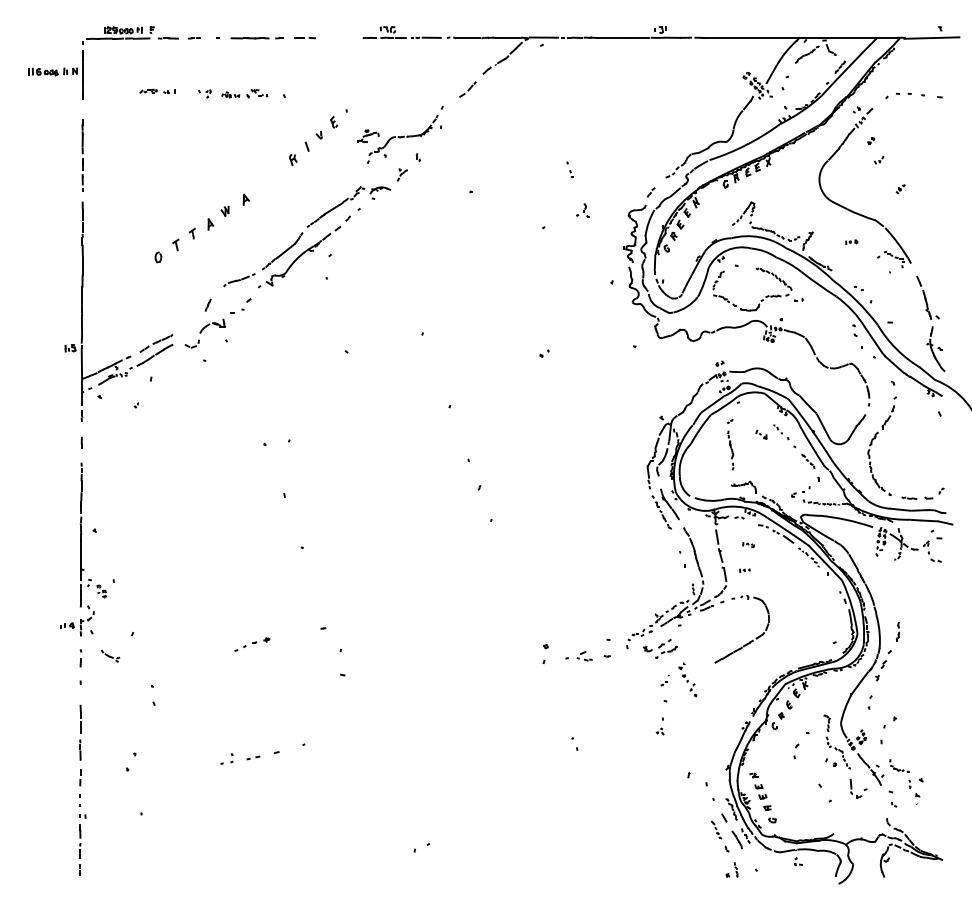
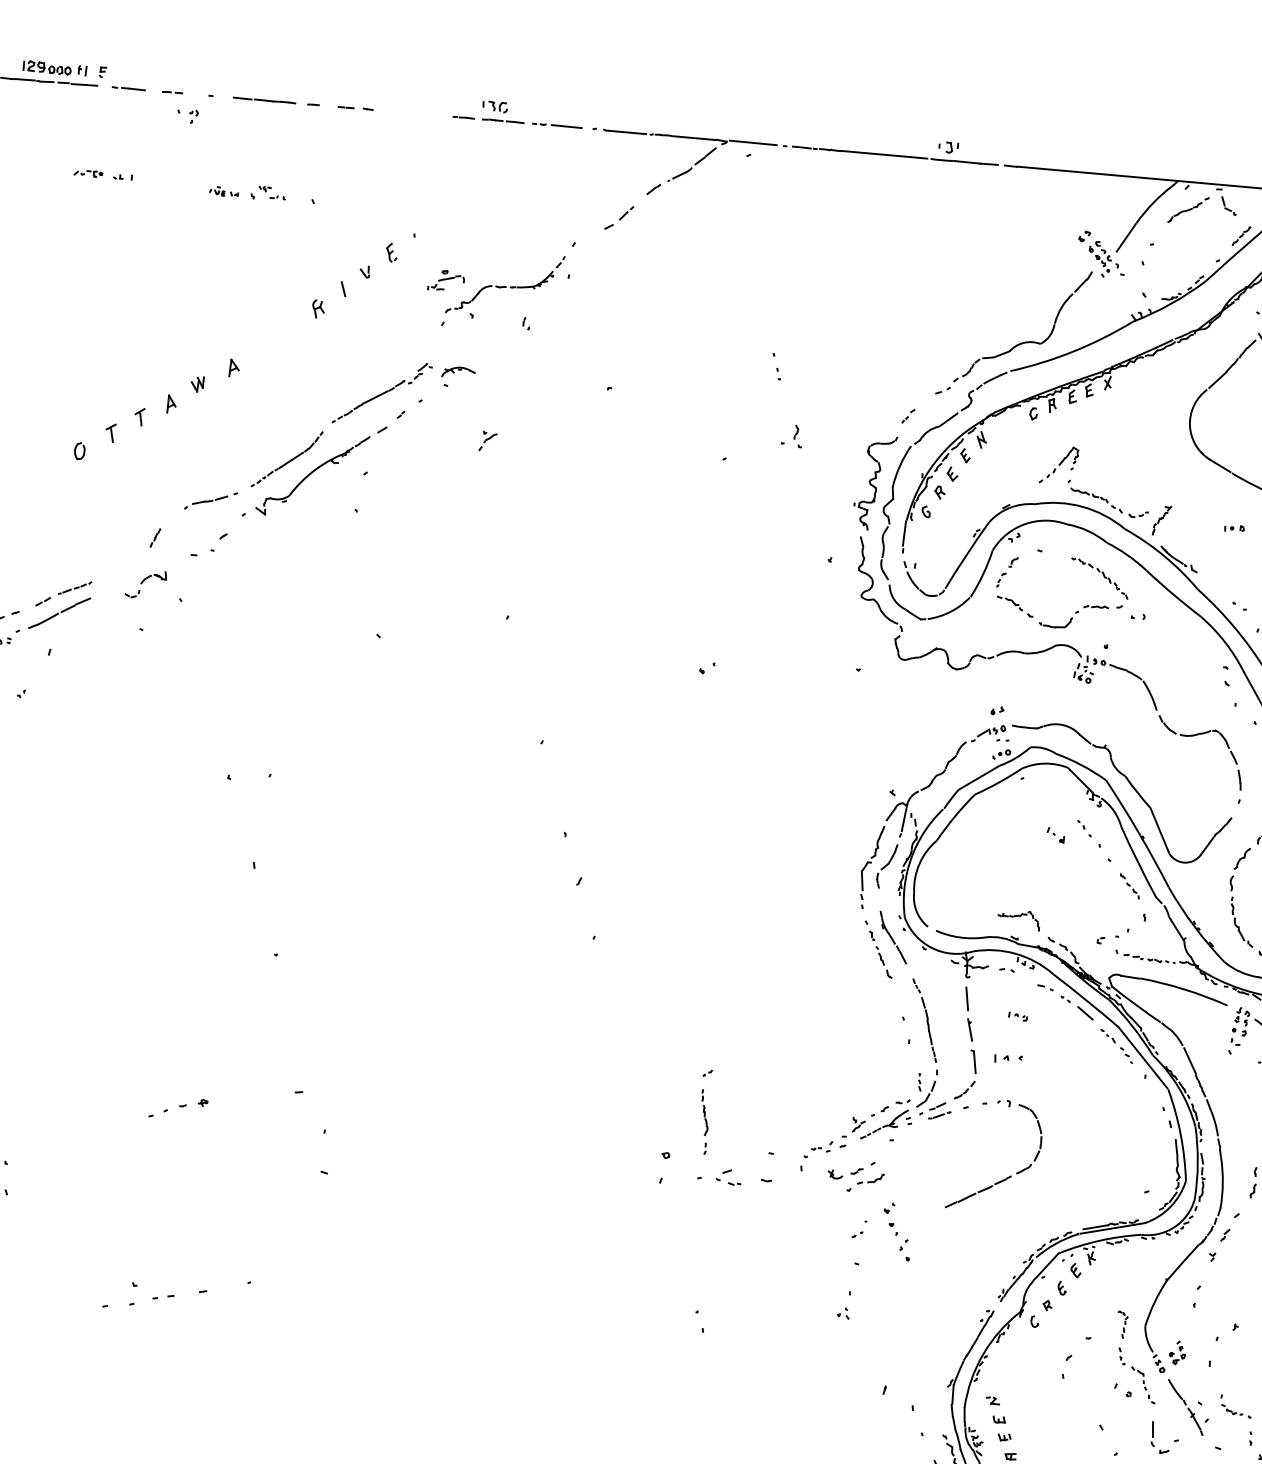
part: (204, 93) -> (186, 115), moved
part: (401, 174) -> (486, 440), moved
part: (204, 333) -> (145, 584), size x0.6
part: (730, 444) -> (704, 1111), moved
part: (744, 570) -> (1007, 1058), size x1.6
part: (226, 758) -> (118, 1294), size x1.6

